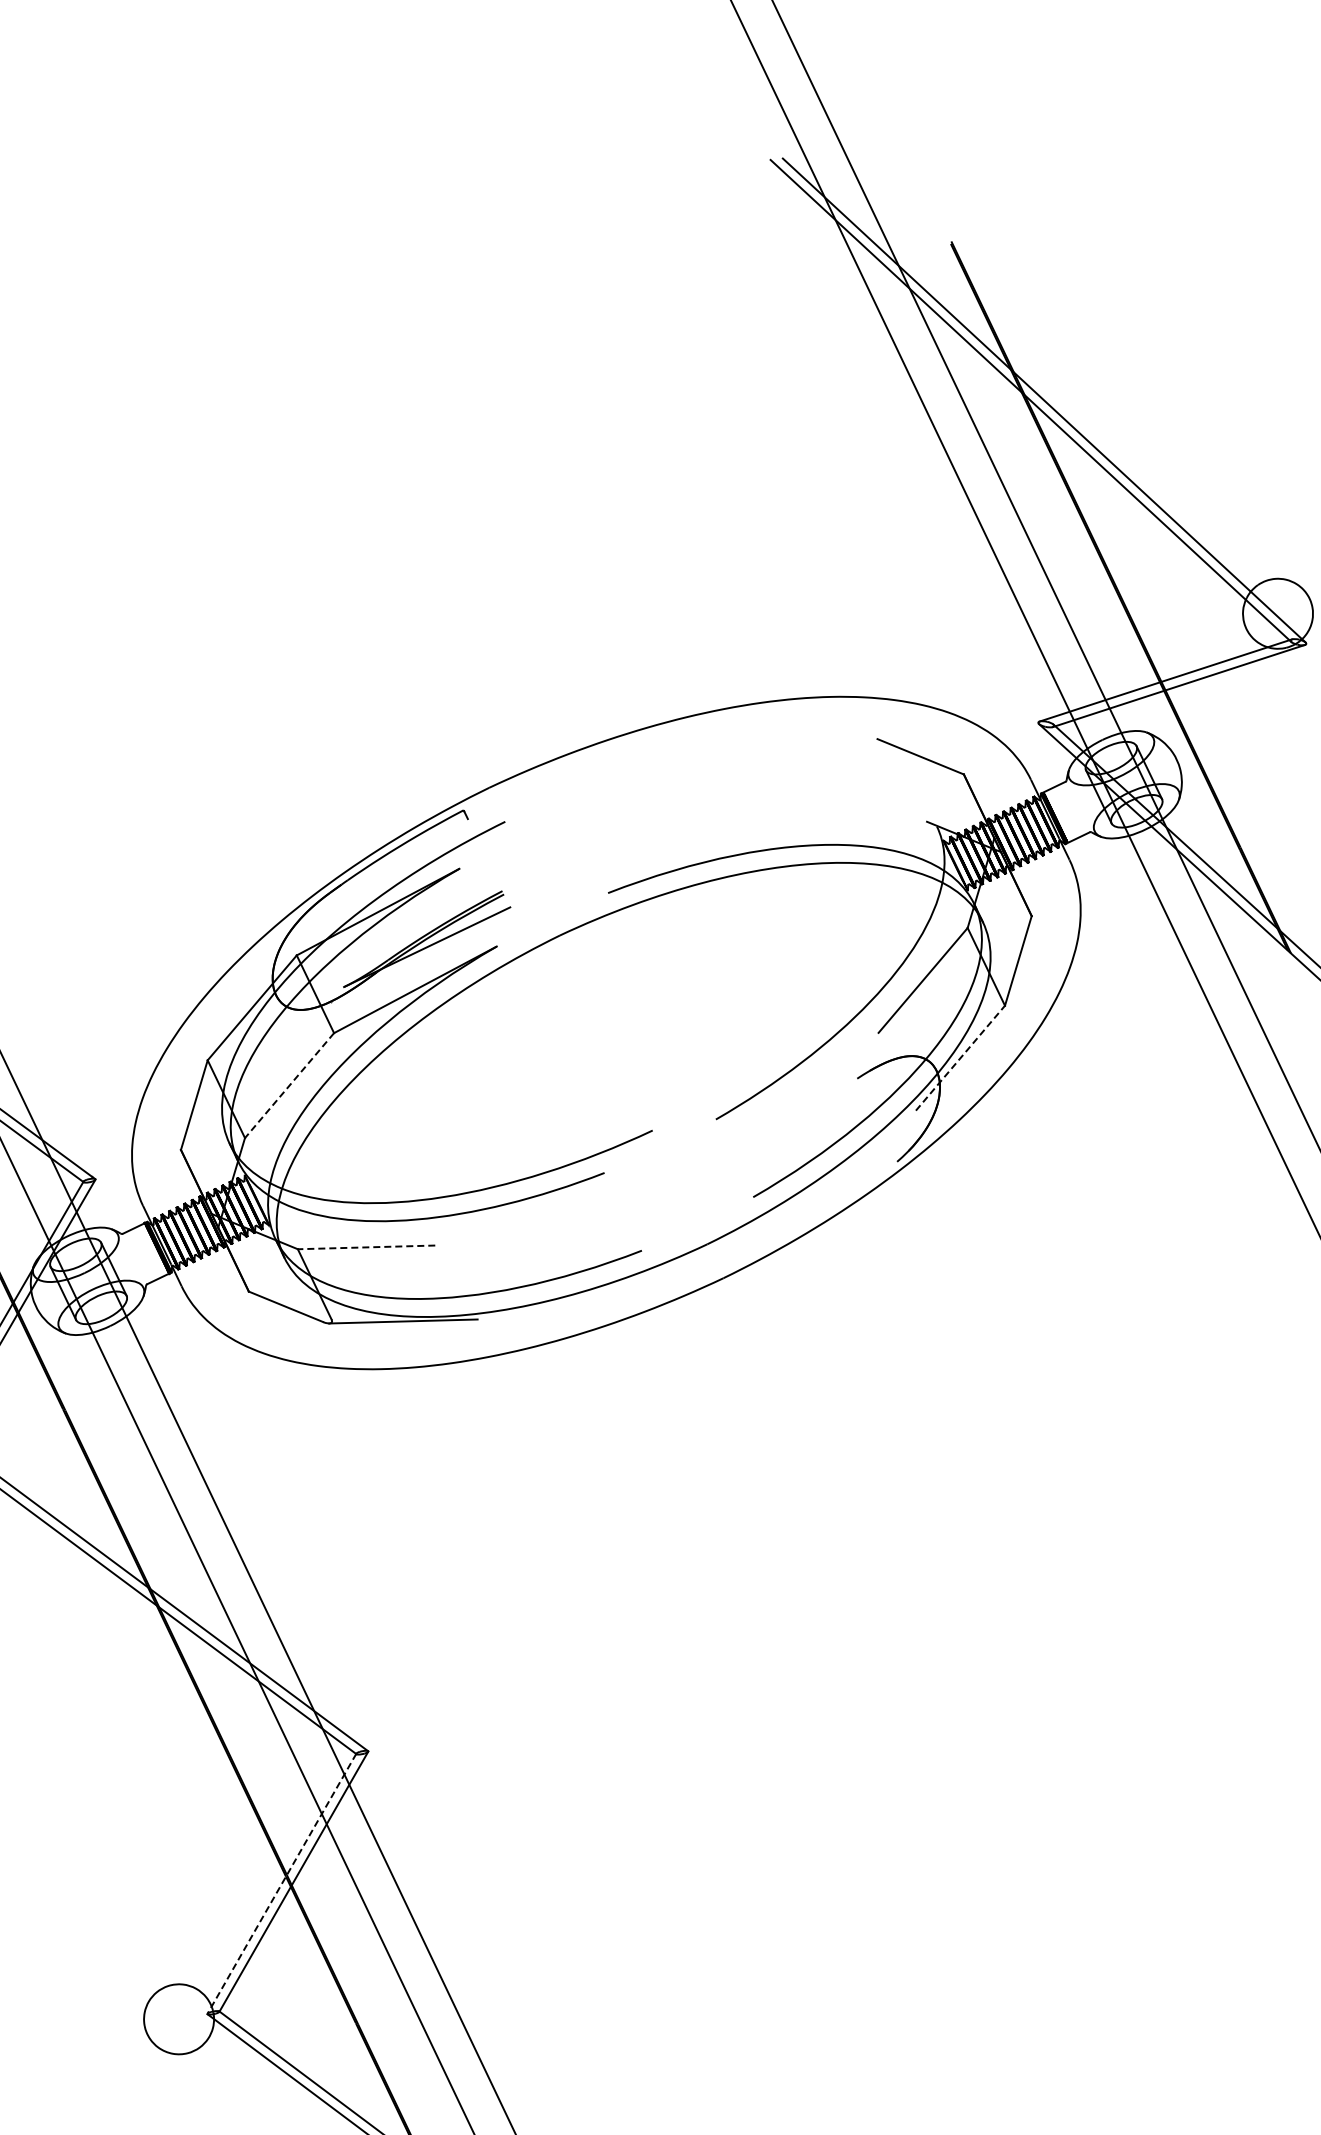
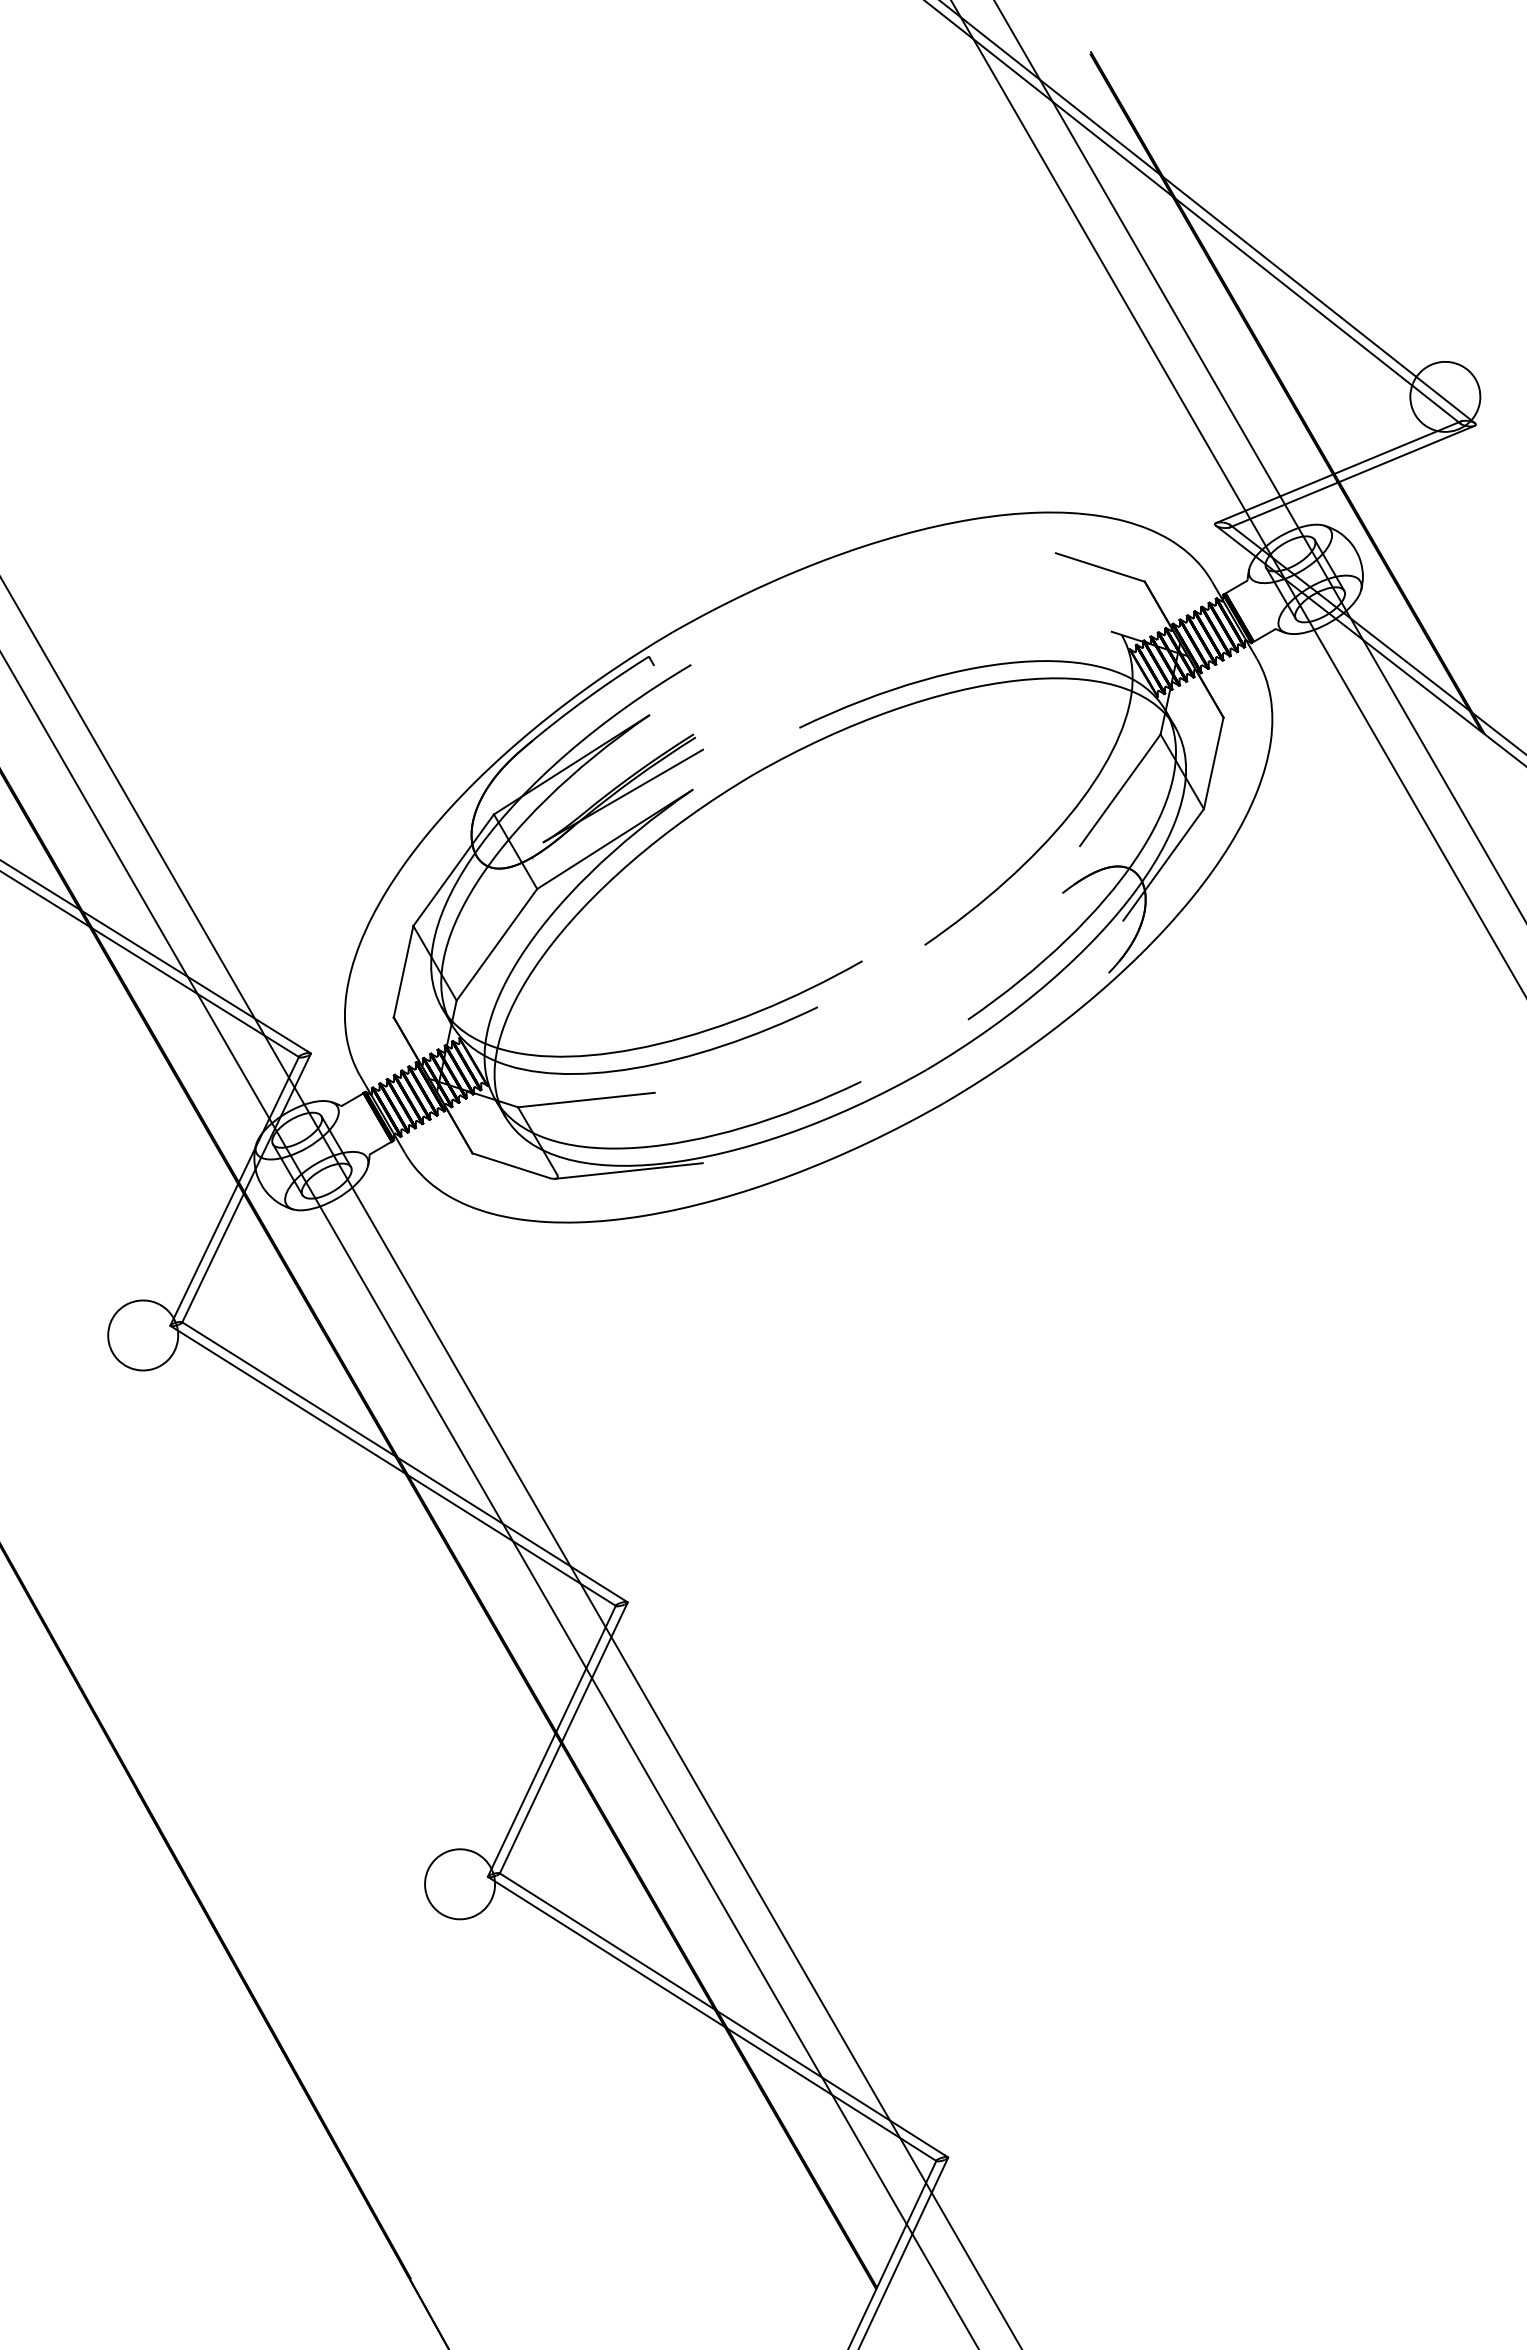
line: (960, 1057) -> (1163, 864), dashed -> solid
line: (289, 1085) -> (496, 944), dashed -> solid
line: (366, 1247) -> (586, 1100), dashed -> solid
line: (282, 1884) -> (552, 1741), dashed -> solid

